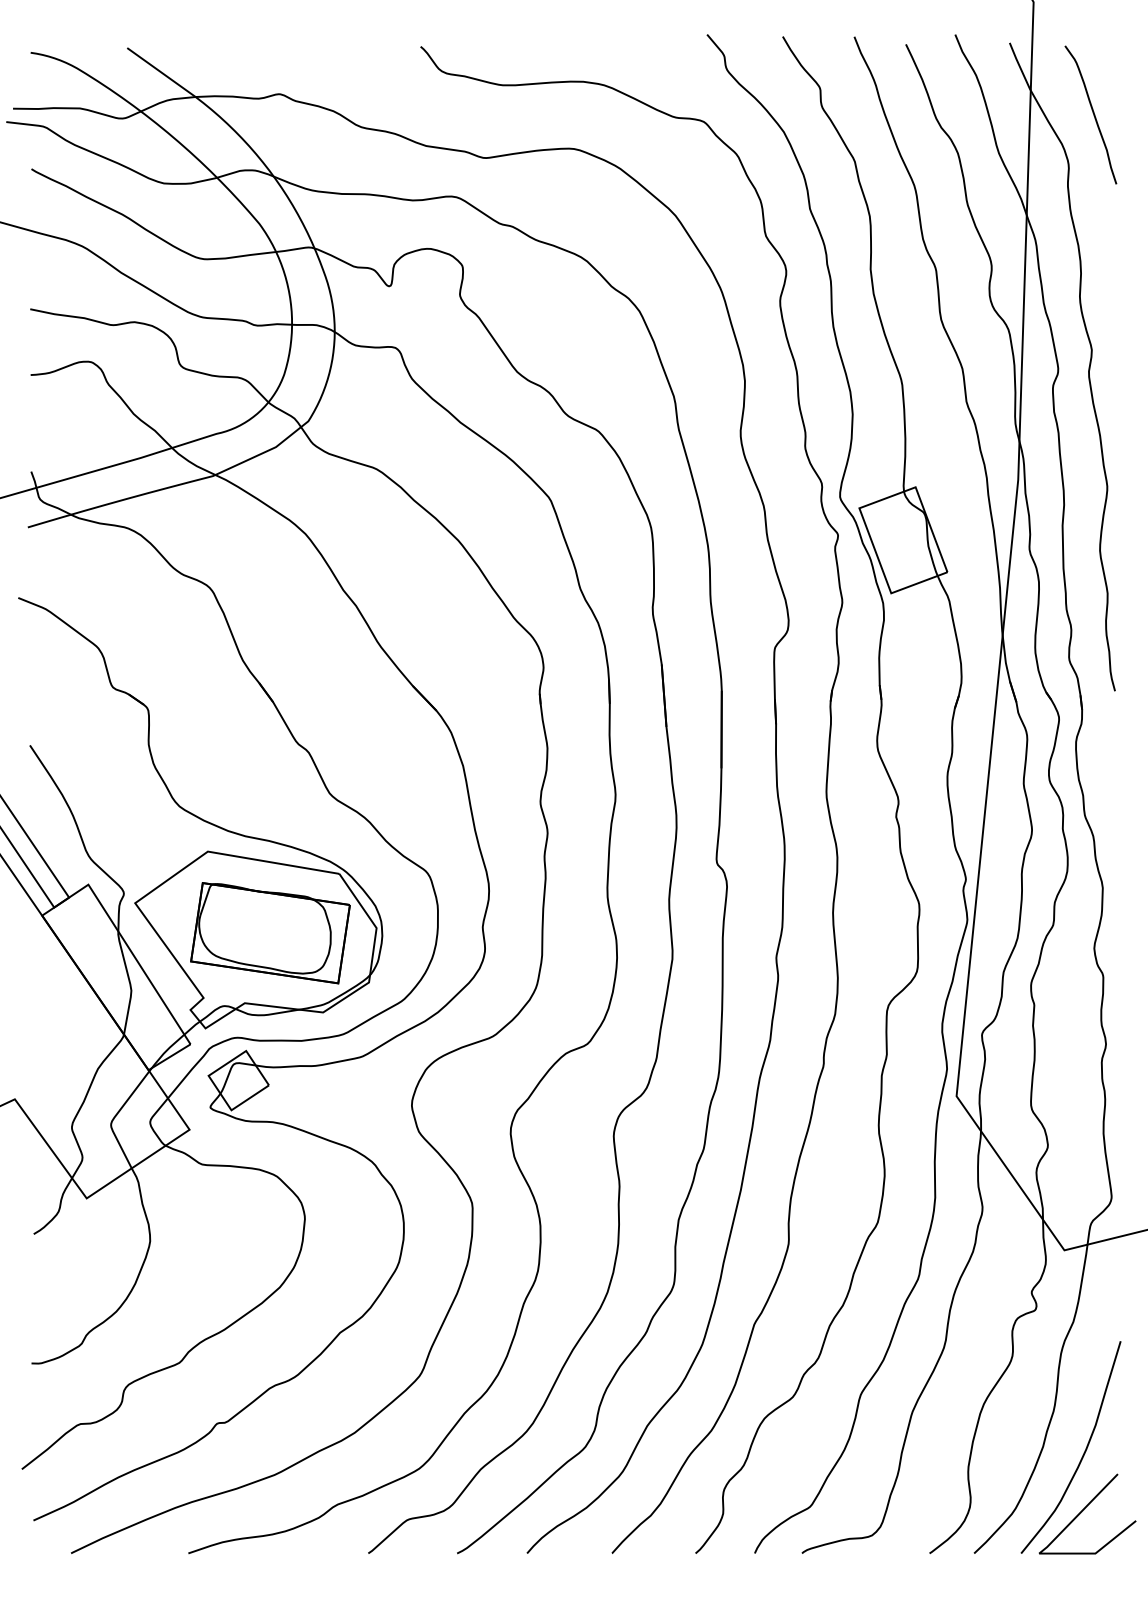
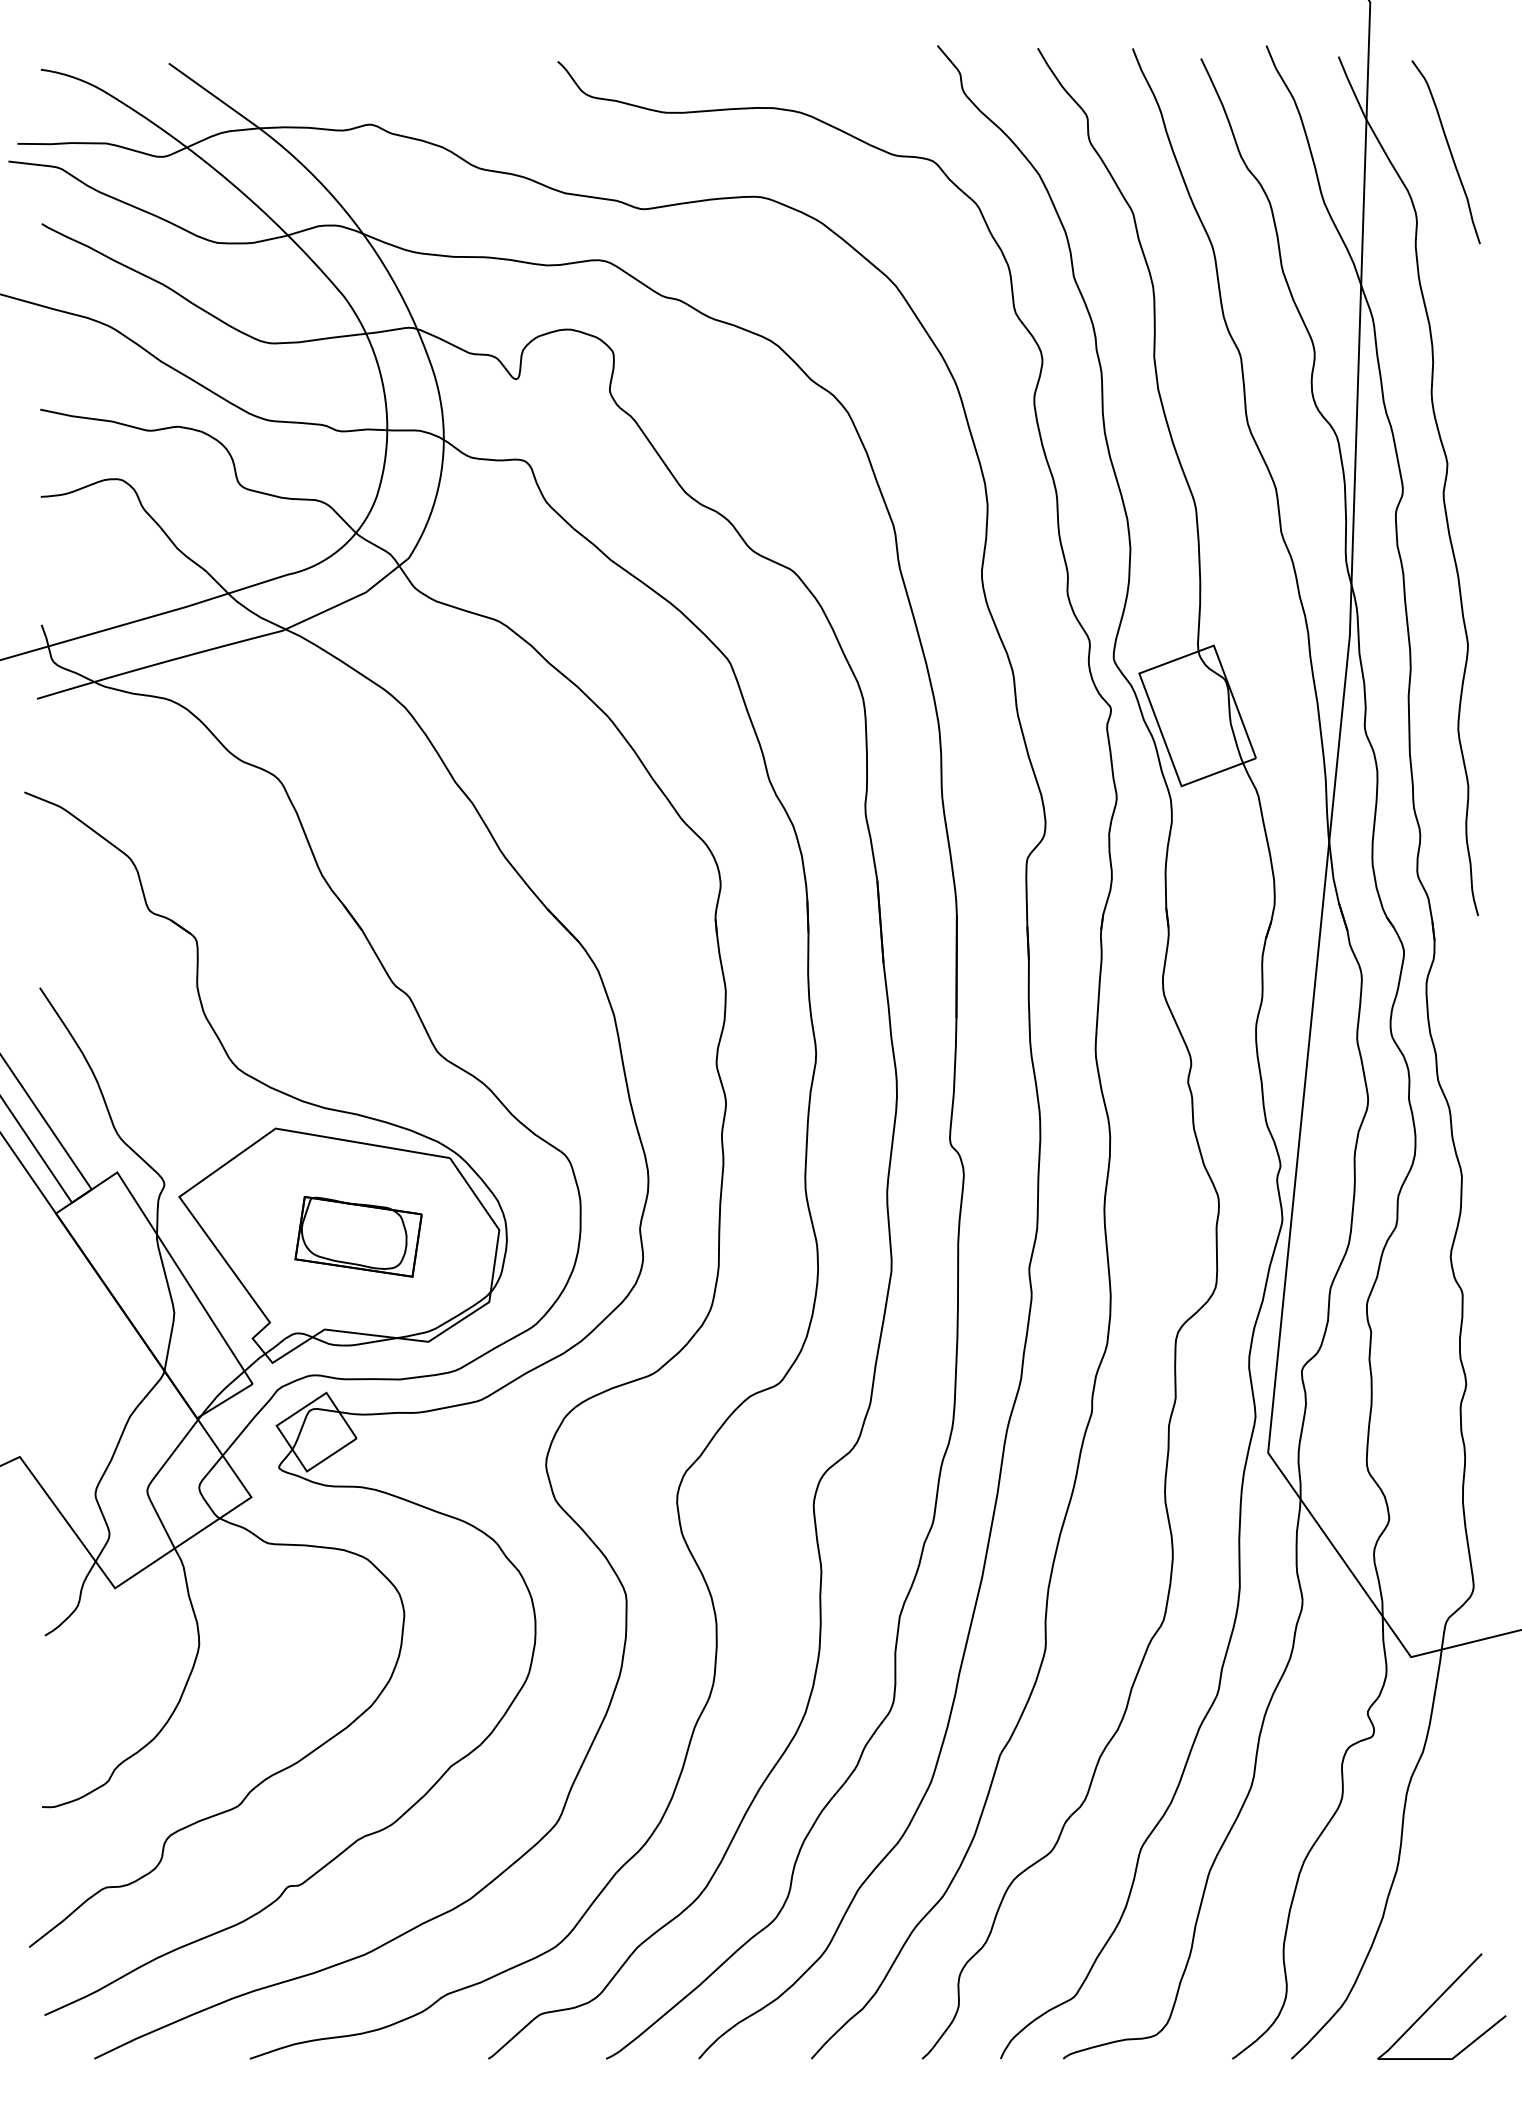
part: (270, 933) -> (358, 1236), size x0.6
curve: (1083, 1453) -> (1436, 1926), removed

